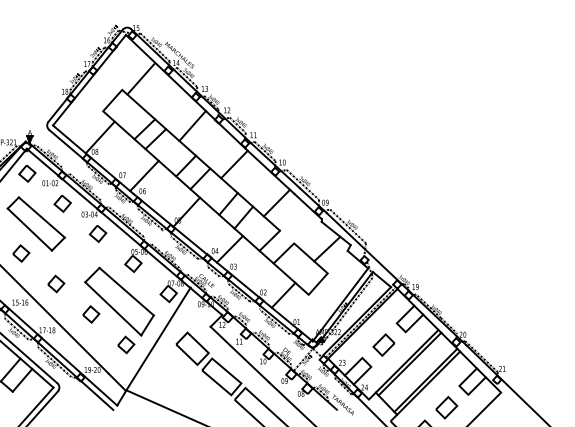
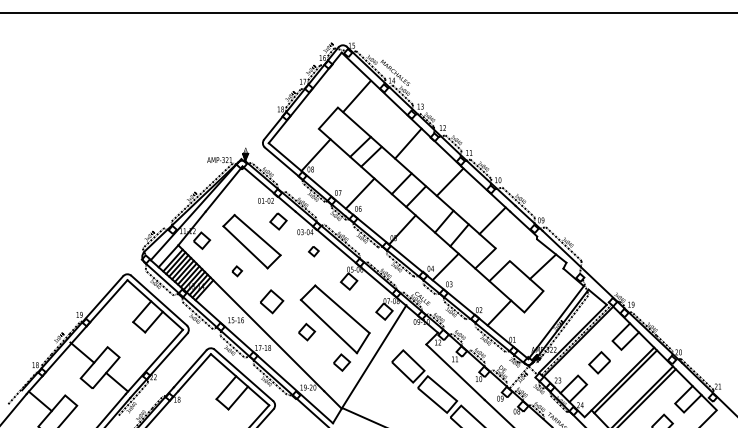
part: (27, 173) -> (243, 191), removed
part: (97, 233) -> (313, 251), size x0.6
part: (21, 253) -> (237, 271), size x0.6
part: (55, 283) -> (271, 301), size x1.4

